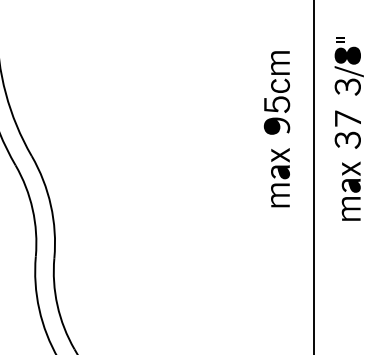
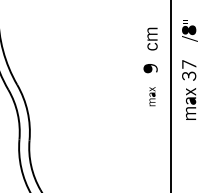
fill: (348, 87) -> (189, 47), removed
fill: (276, 103) -> (150, 56), removed
part: (280, 177) -> (152, 96), size x0.6

